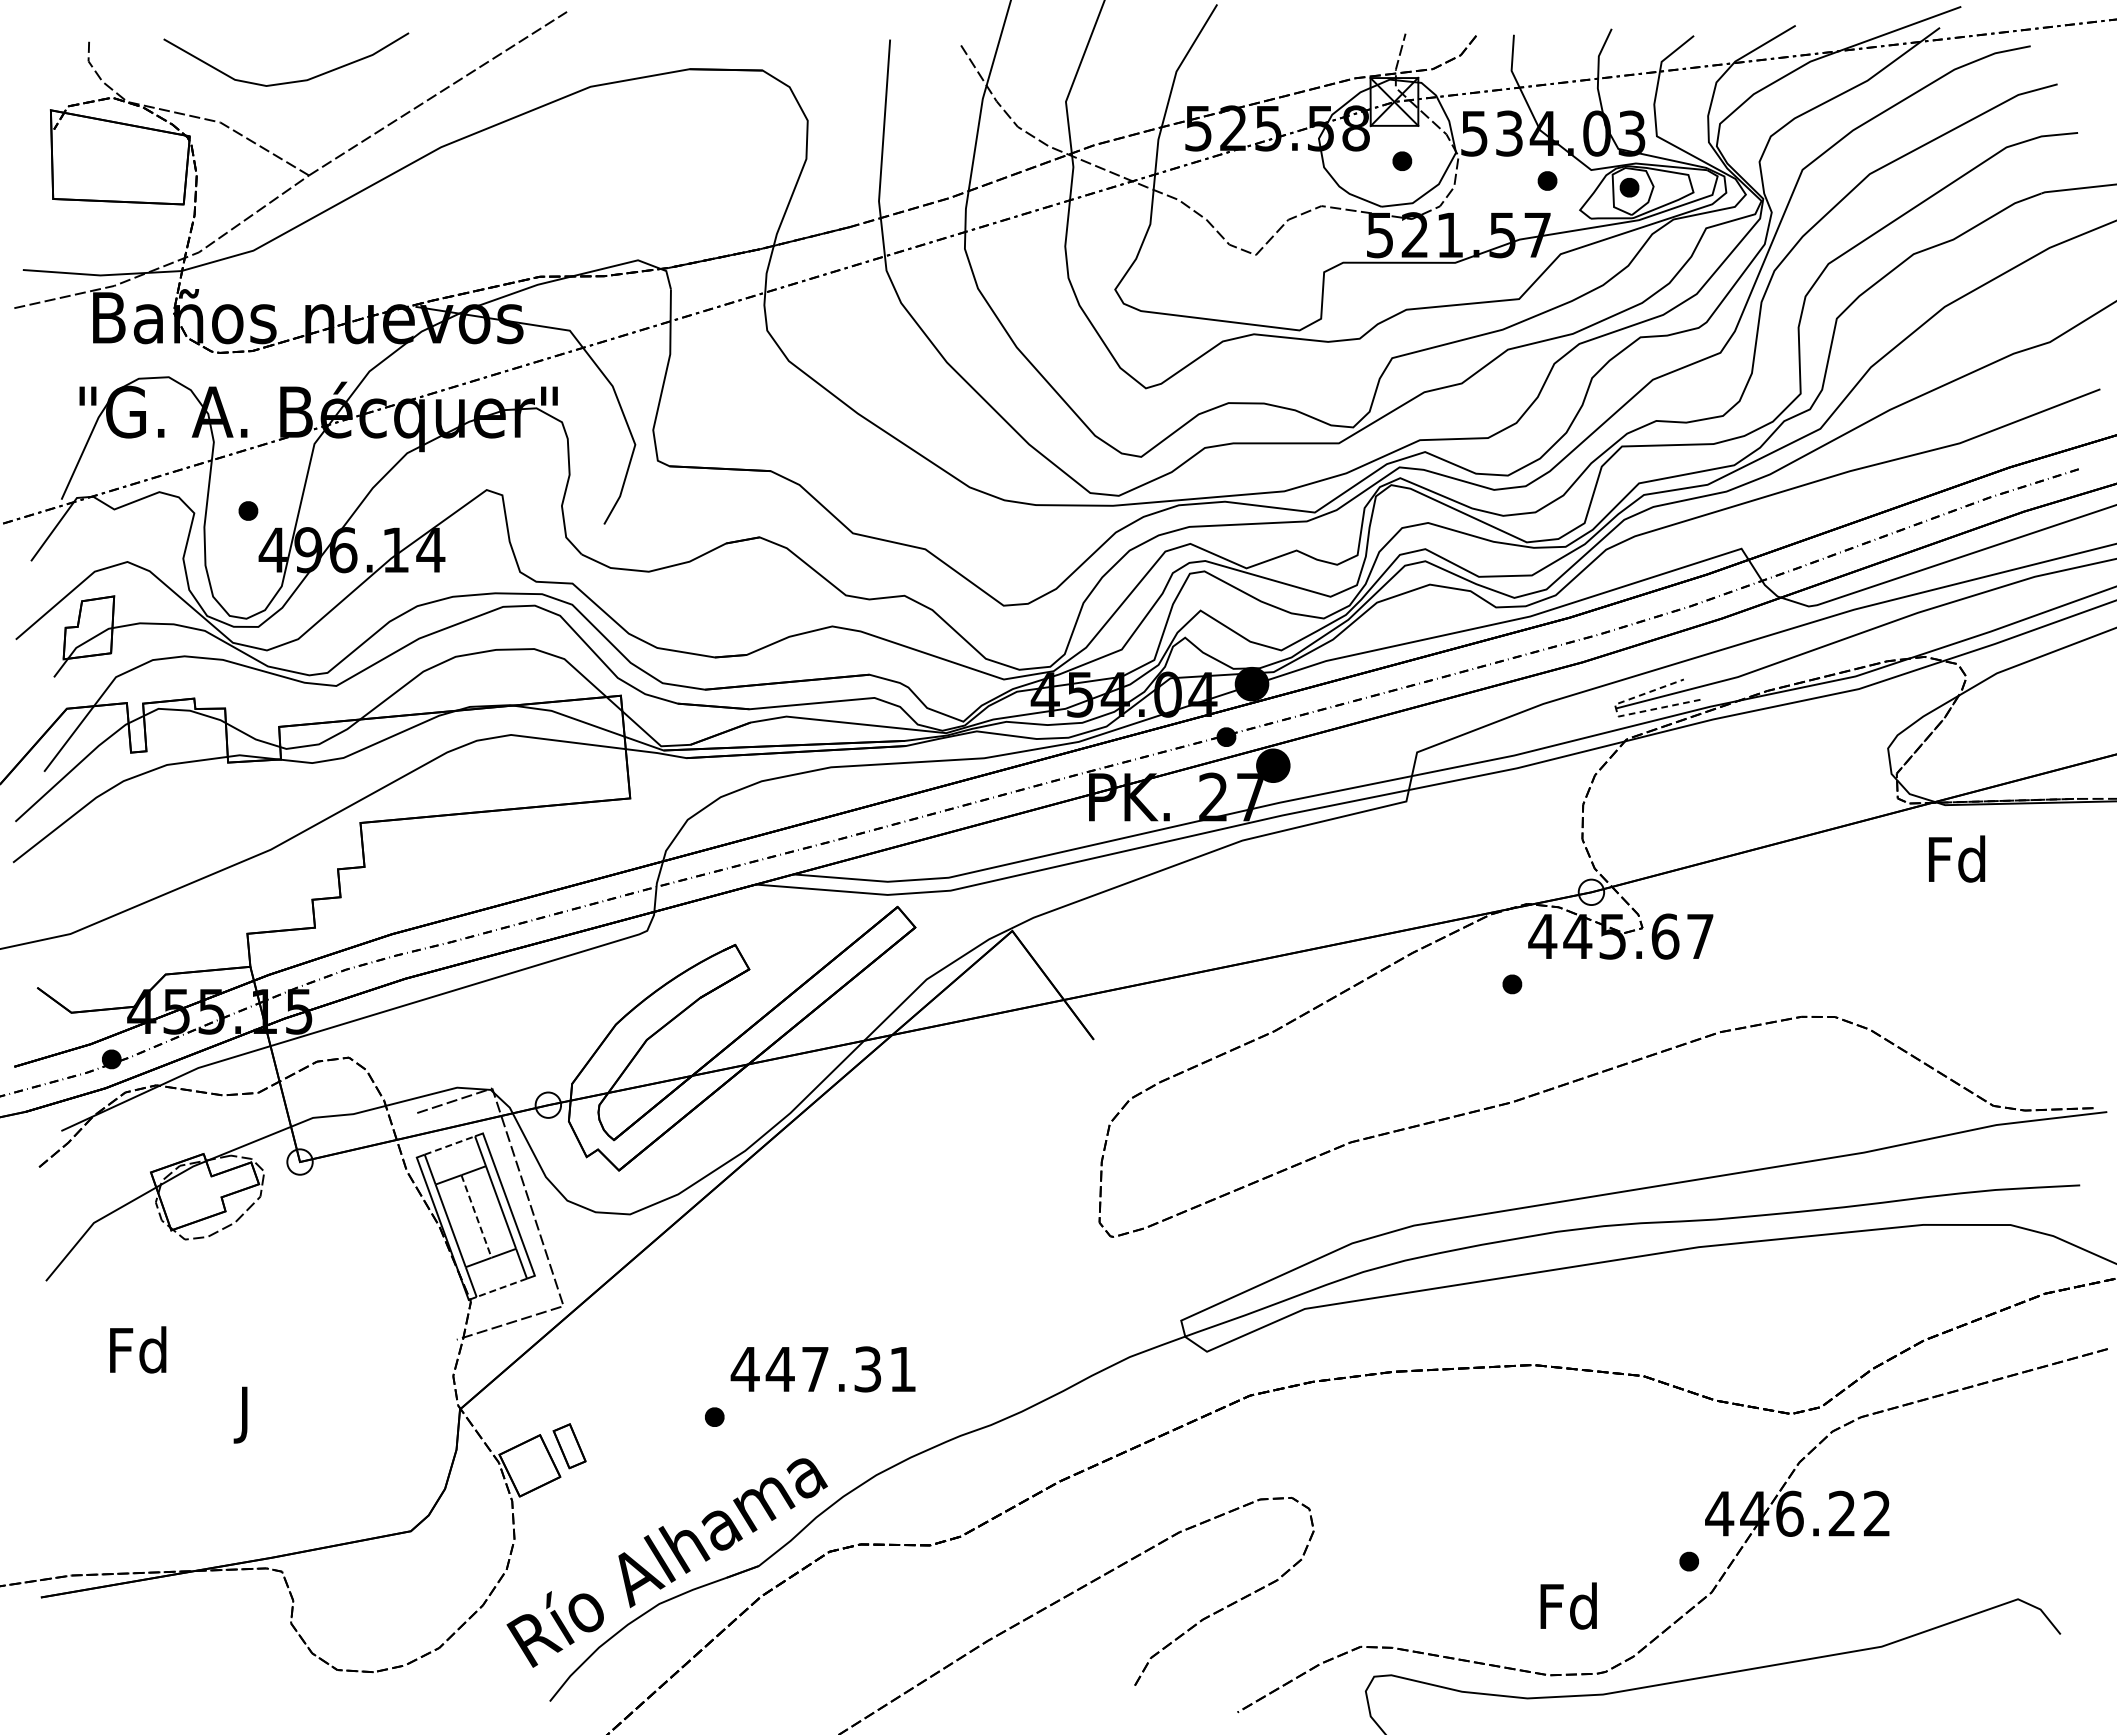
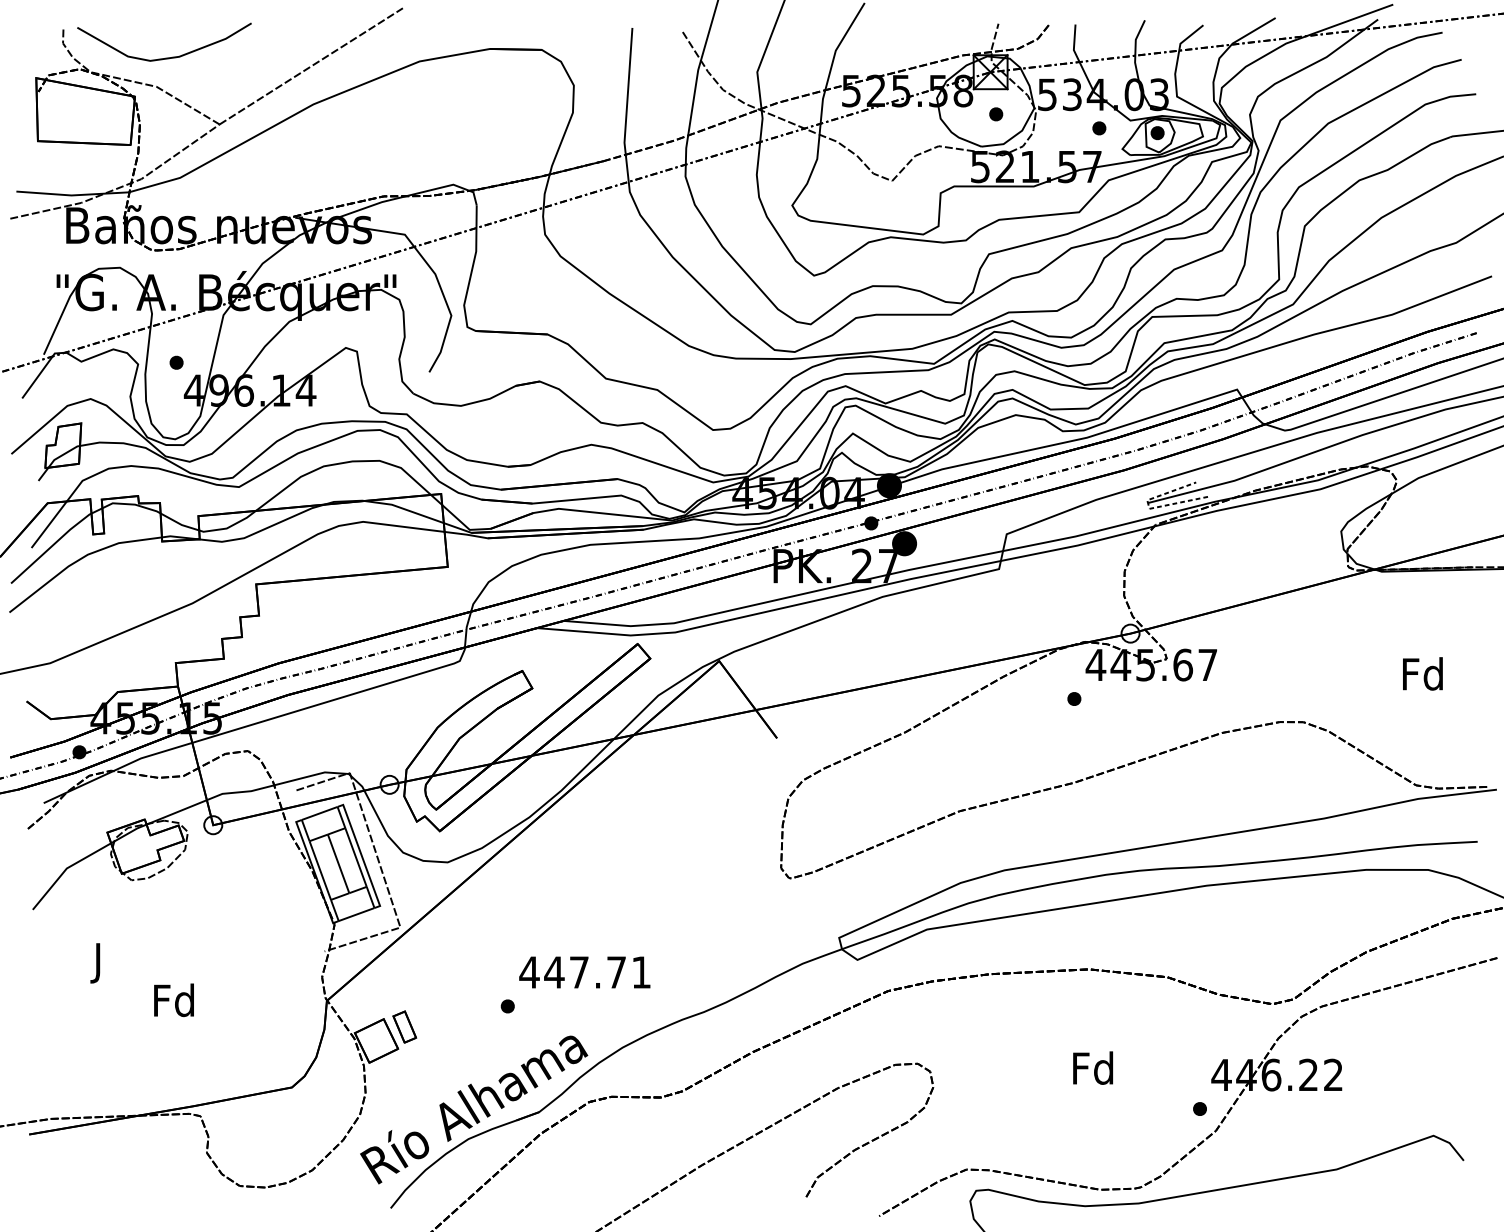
curve: (289, 81) -> (166, 57), moved
text: (1957, 858) -> (1423, 673), moved
line: (449, 1145) -> (319, 813), dashed -> solid
line: (476, 1216) -> (338, 863), dashed -> solid
line: (501, 1287) -> (356, 914), dashed -> solid
text: (138, 1355) -> (98, 962), Fd -> J
text: (867, 1369) -> (616, 972), 447.31 -> 447.71
text: (244, 1414) -> (173, 1004), J -> Fd
text: (1568, 1605) -> (1092, 1067), moved

